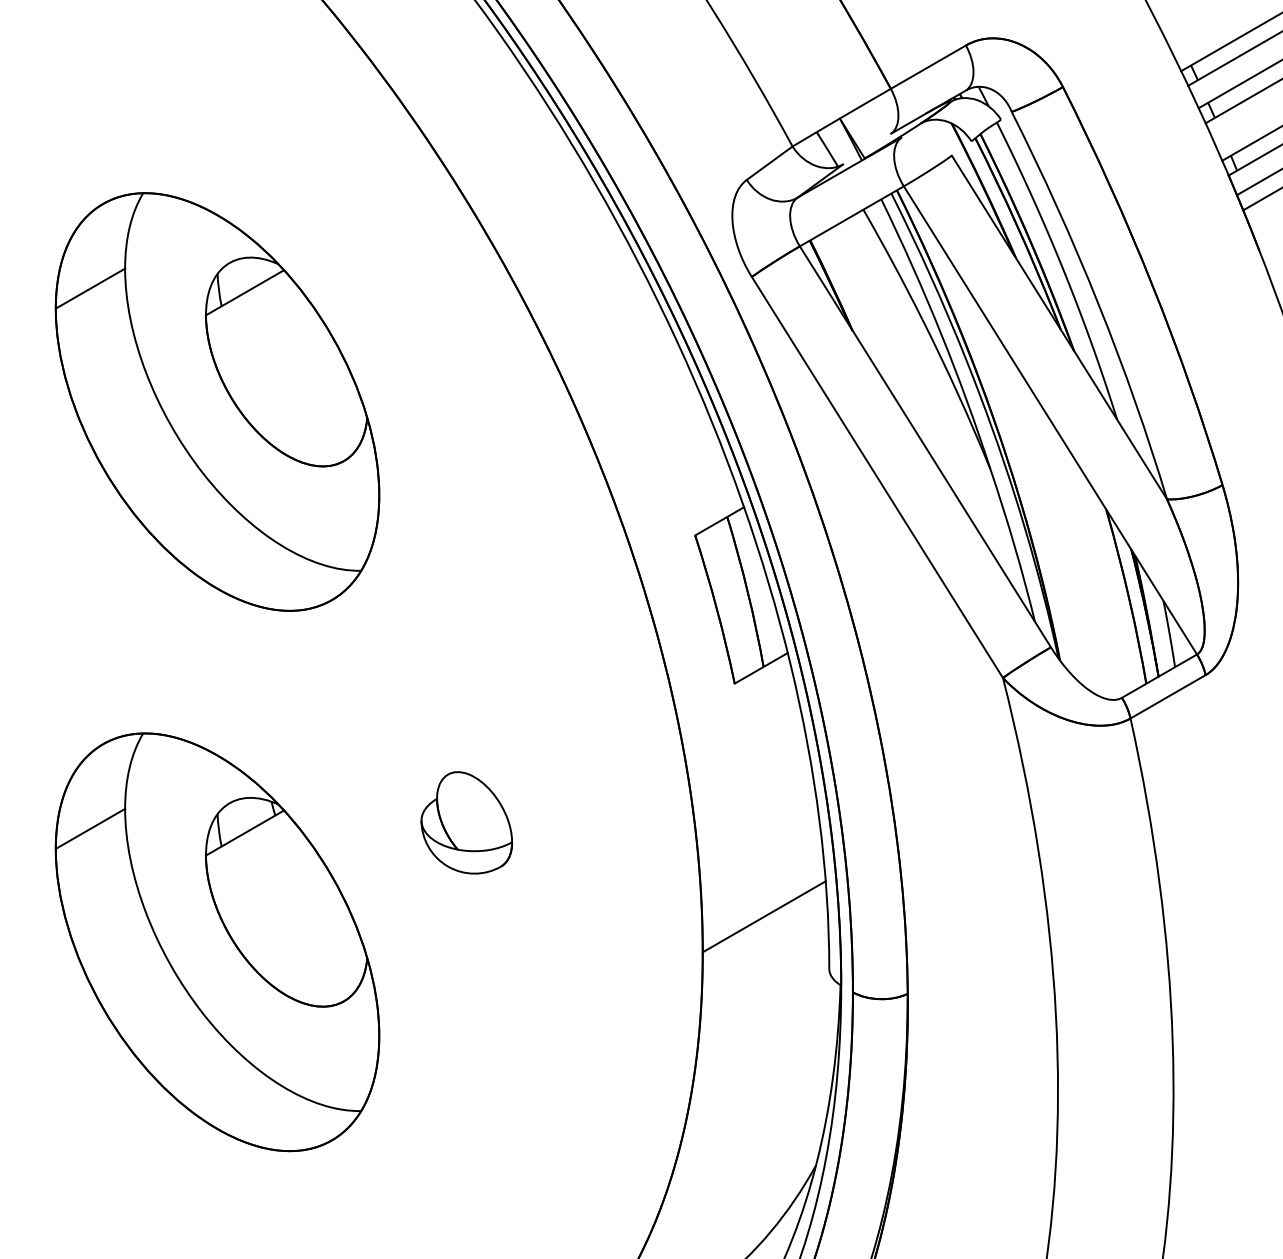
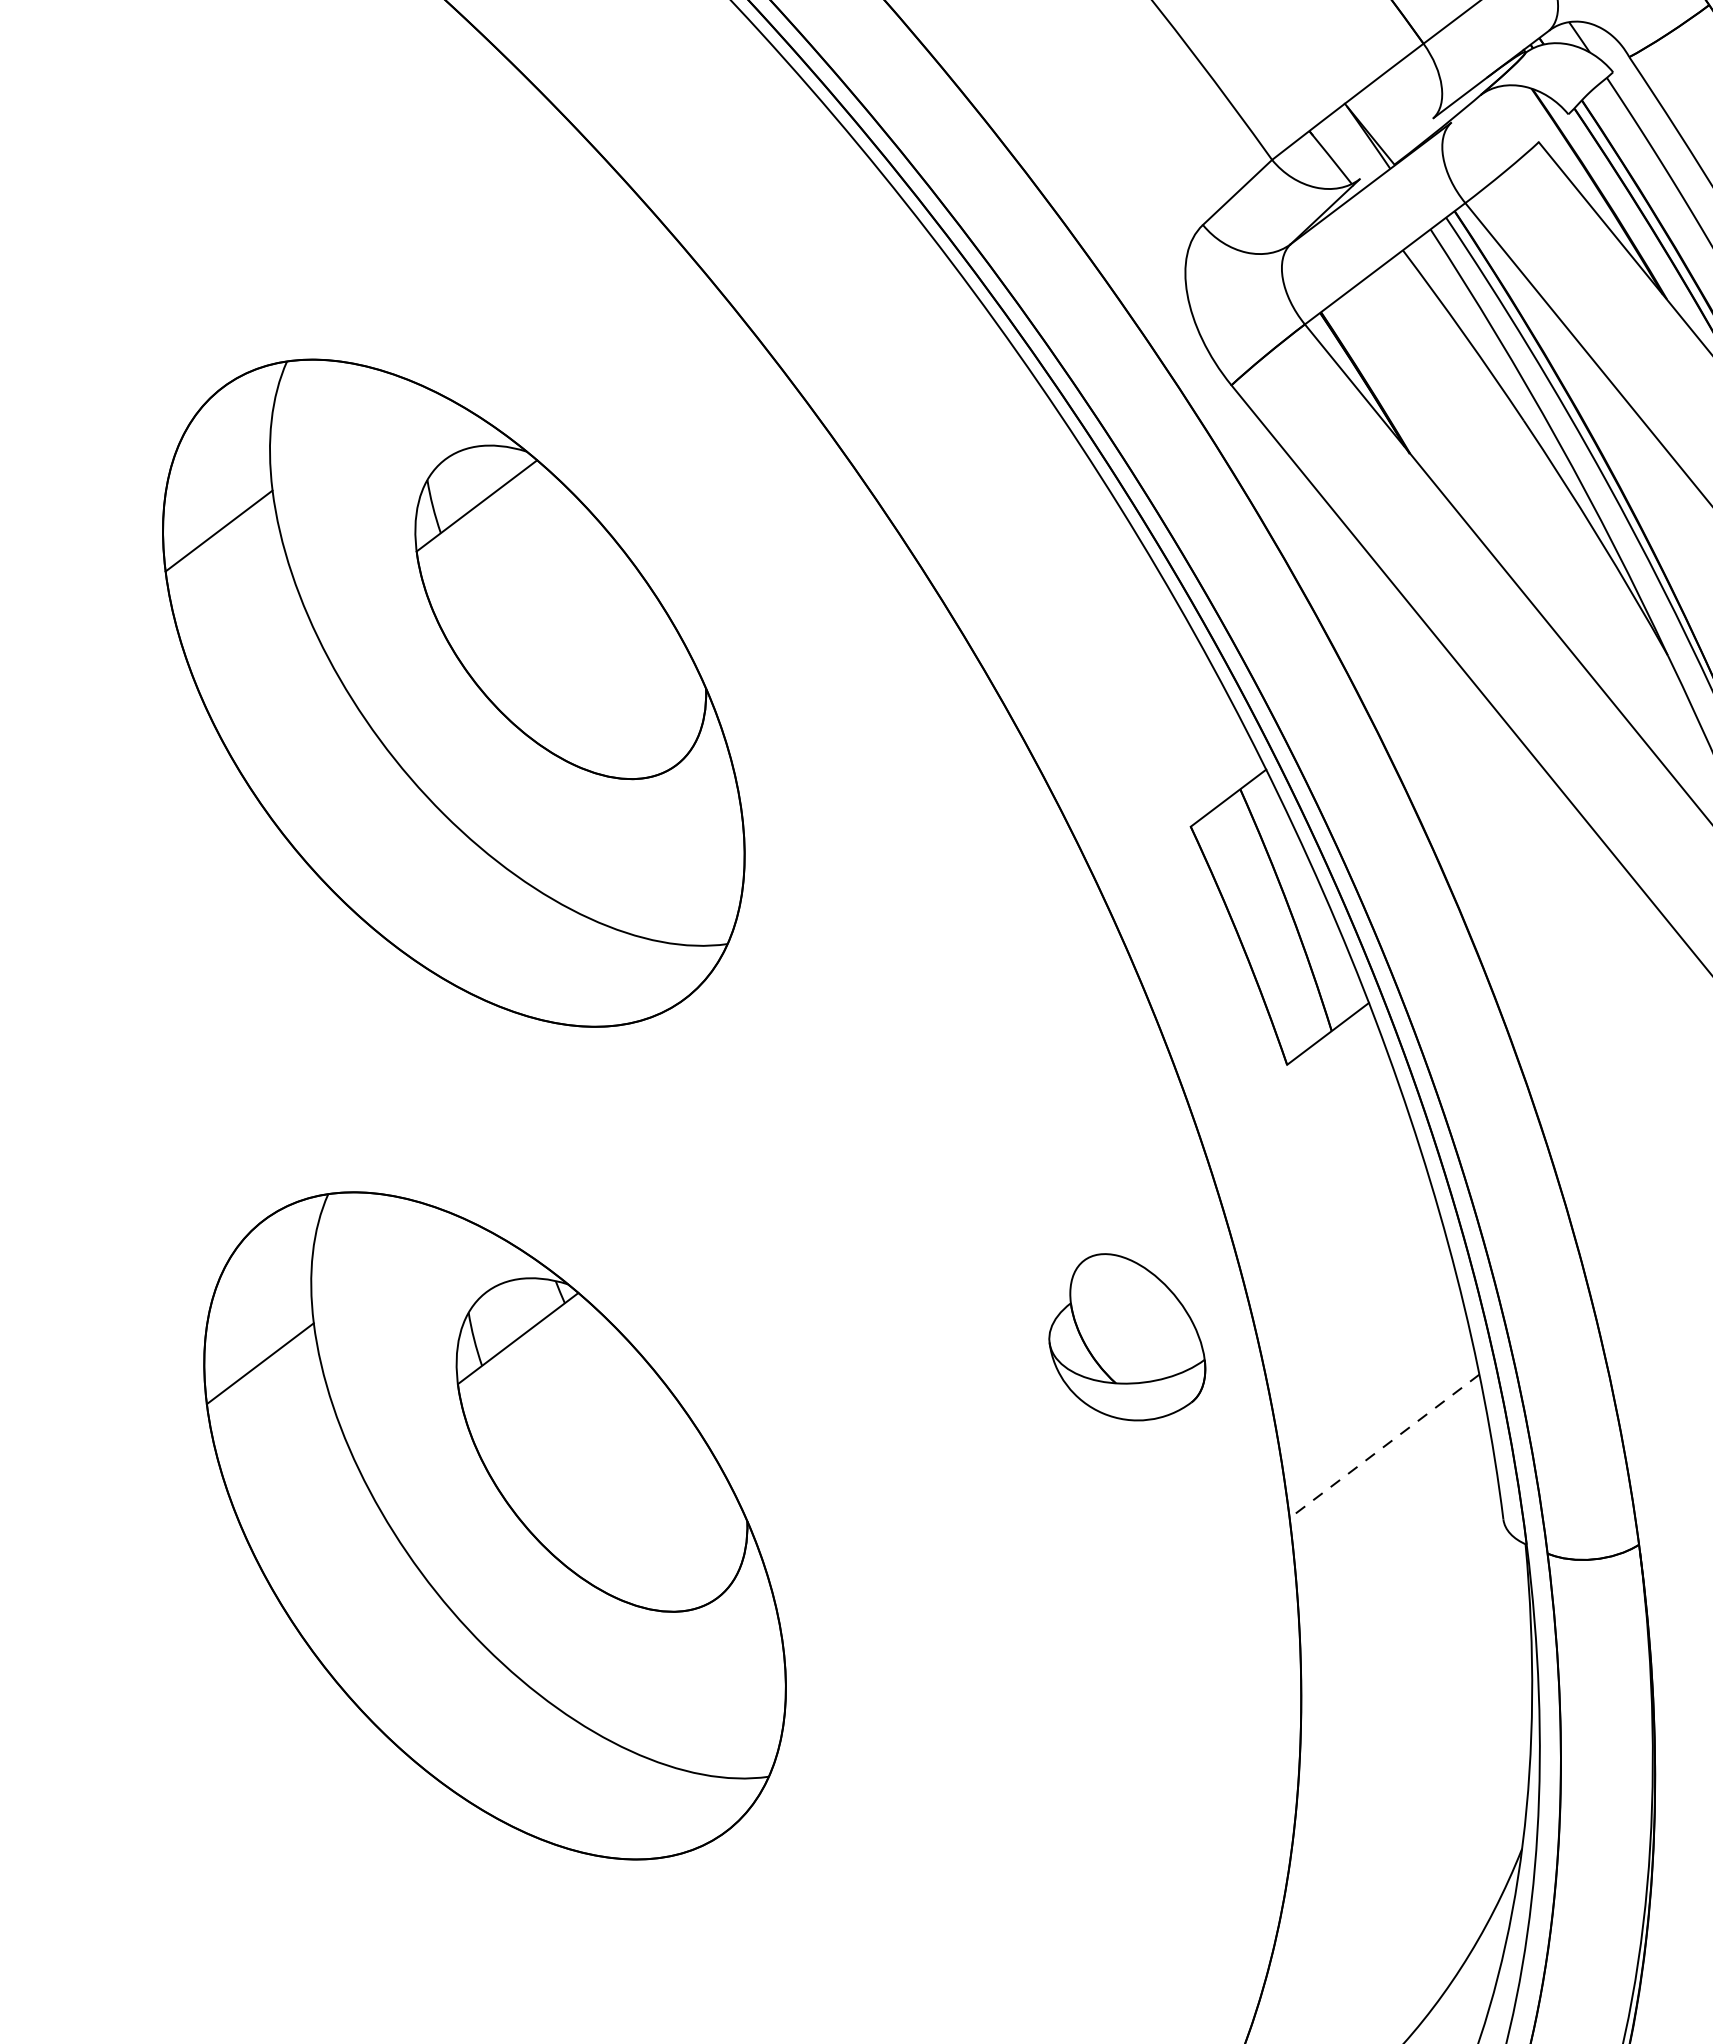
part: (217, 401) -> (453, 692), moved
part: (466, 822) -> (1124, 1336), moved
line: (763, 917) -> (1383, 1447), solid -> dashed
part: (217, 942) -> (495, 1526), moved

